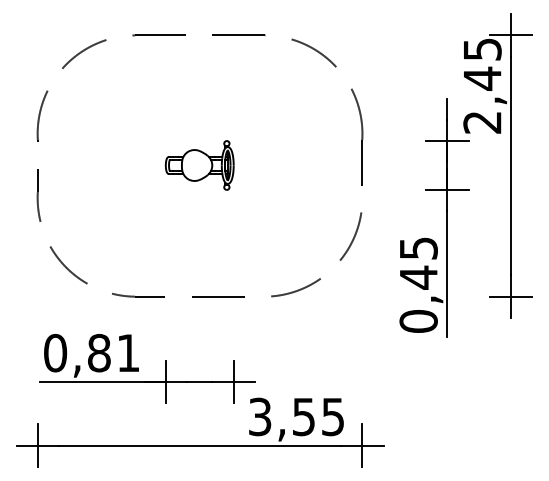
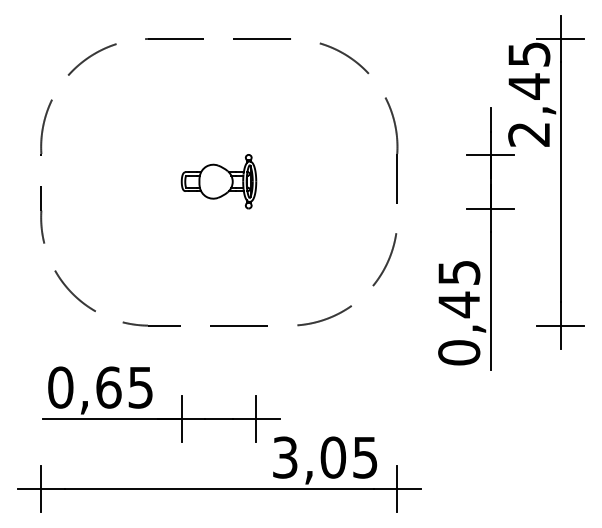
text: (113, 353) -> (124, 387), 0,81 -> 0,65
text: (304, 416) -> (333, 457), 3,55 -> 3,05

